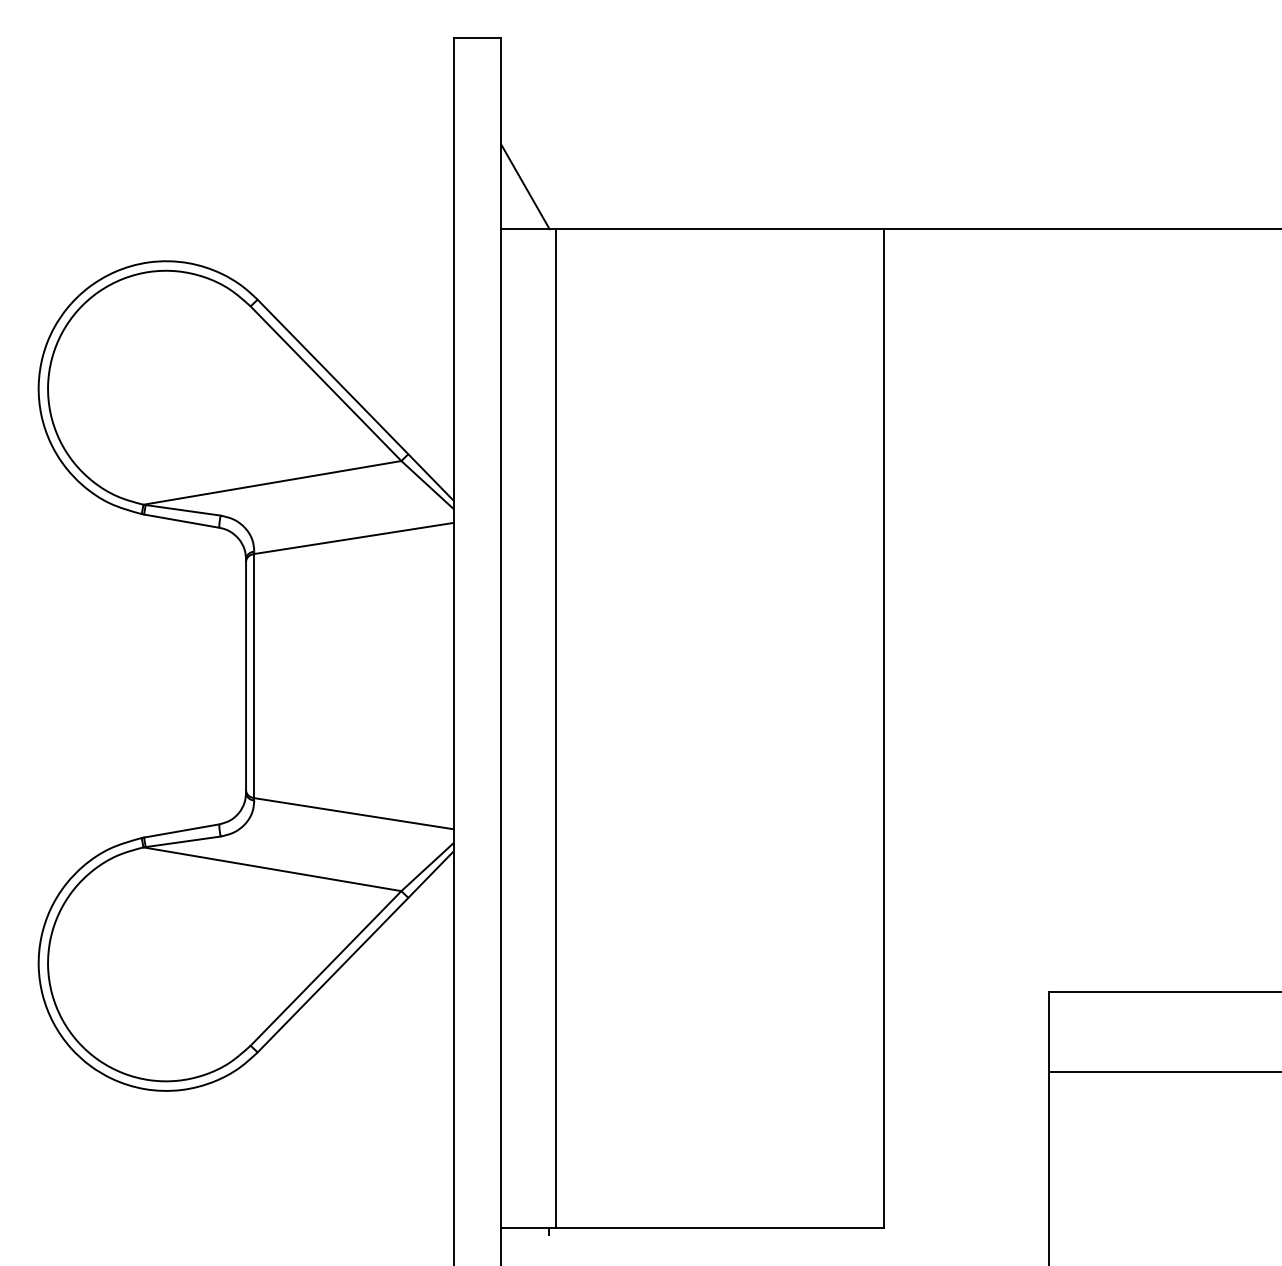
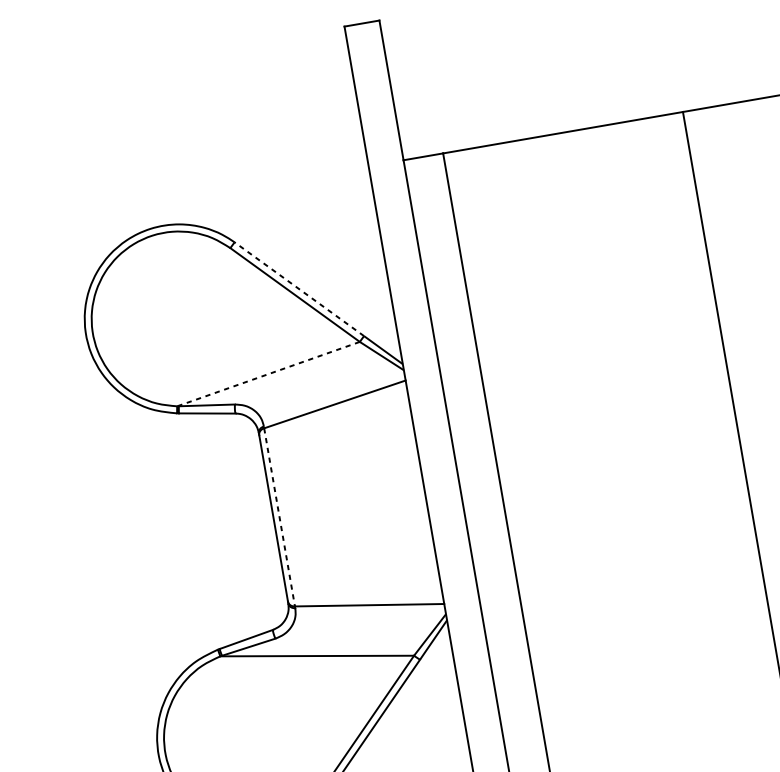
line: (525, 186) -> (415, 125), removed
line: (333, 377) -> (299, 289), solid -> dashed
line: (272, 482) -> (268, 373), solid -> dashed
line: (254, 676) -> (279, 517), solid -> dashed

